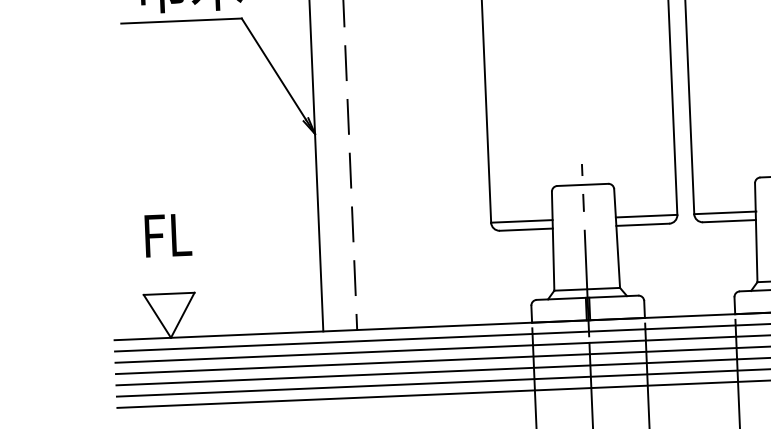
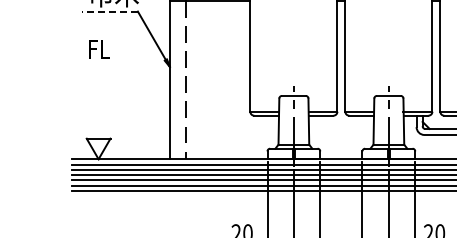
line: (181, 20) -> (109, 11), solid -> dashed
text: (168, 235) -> (99, 49), moved

